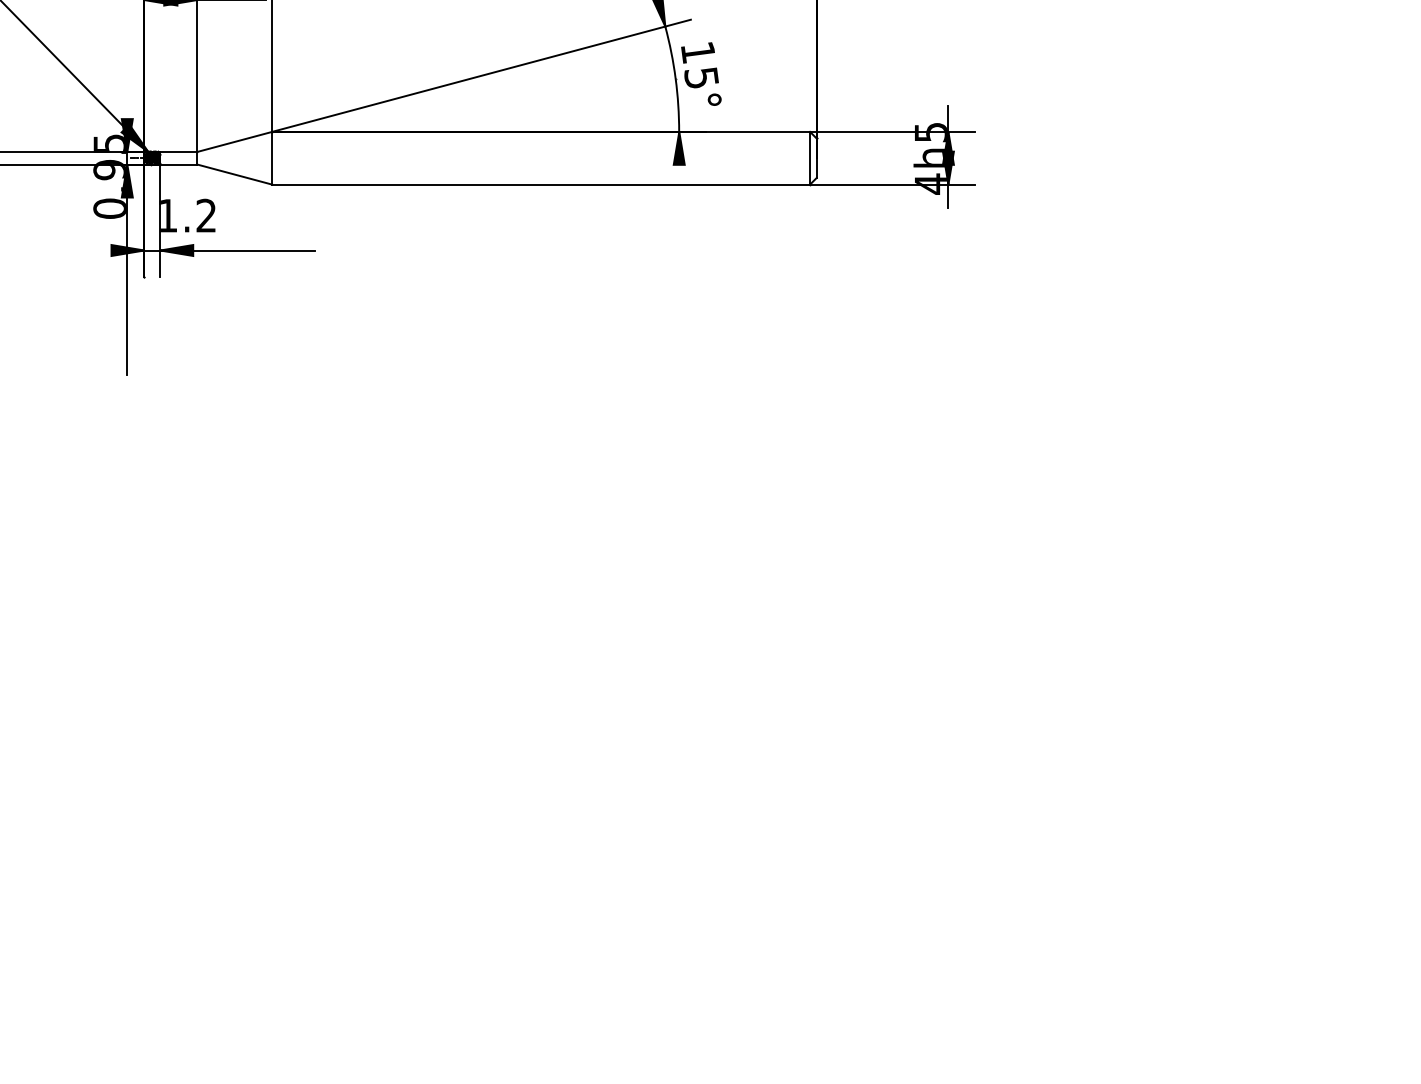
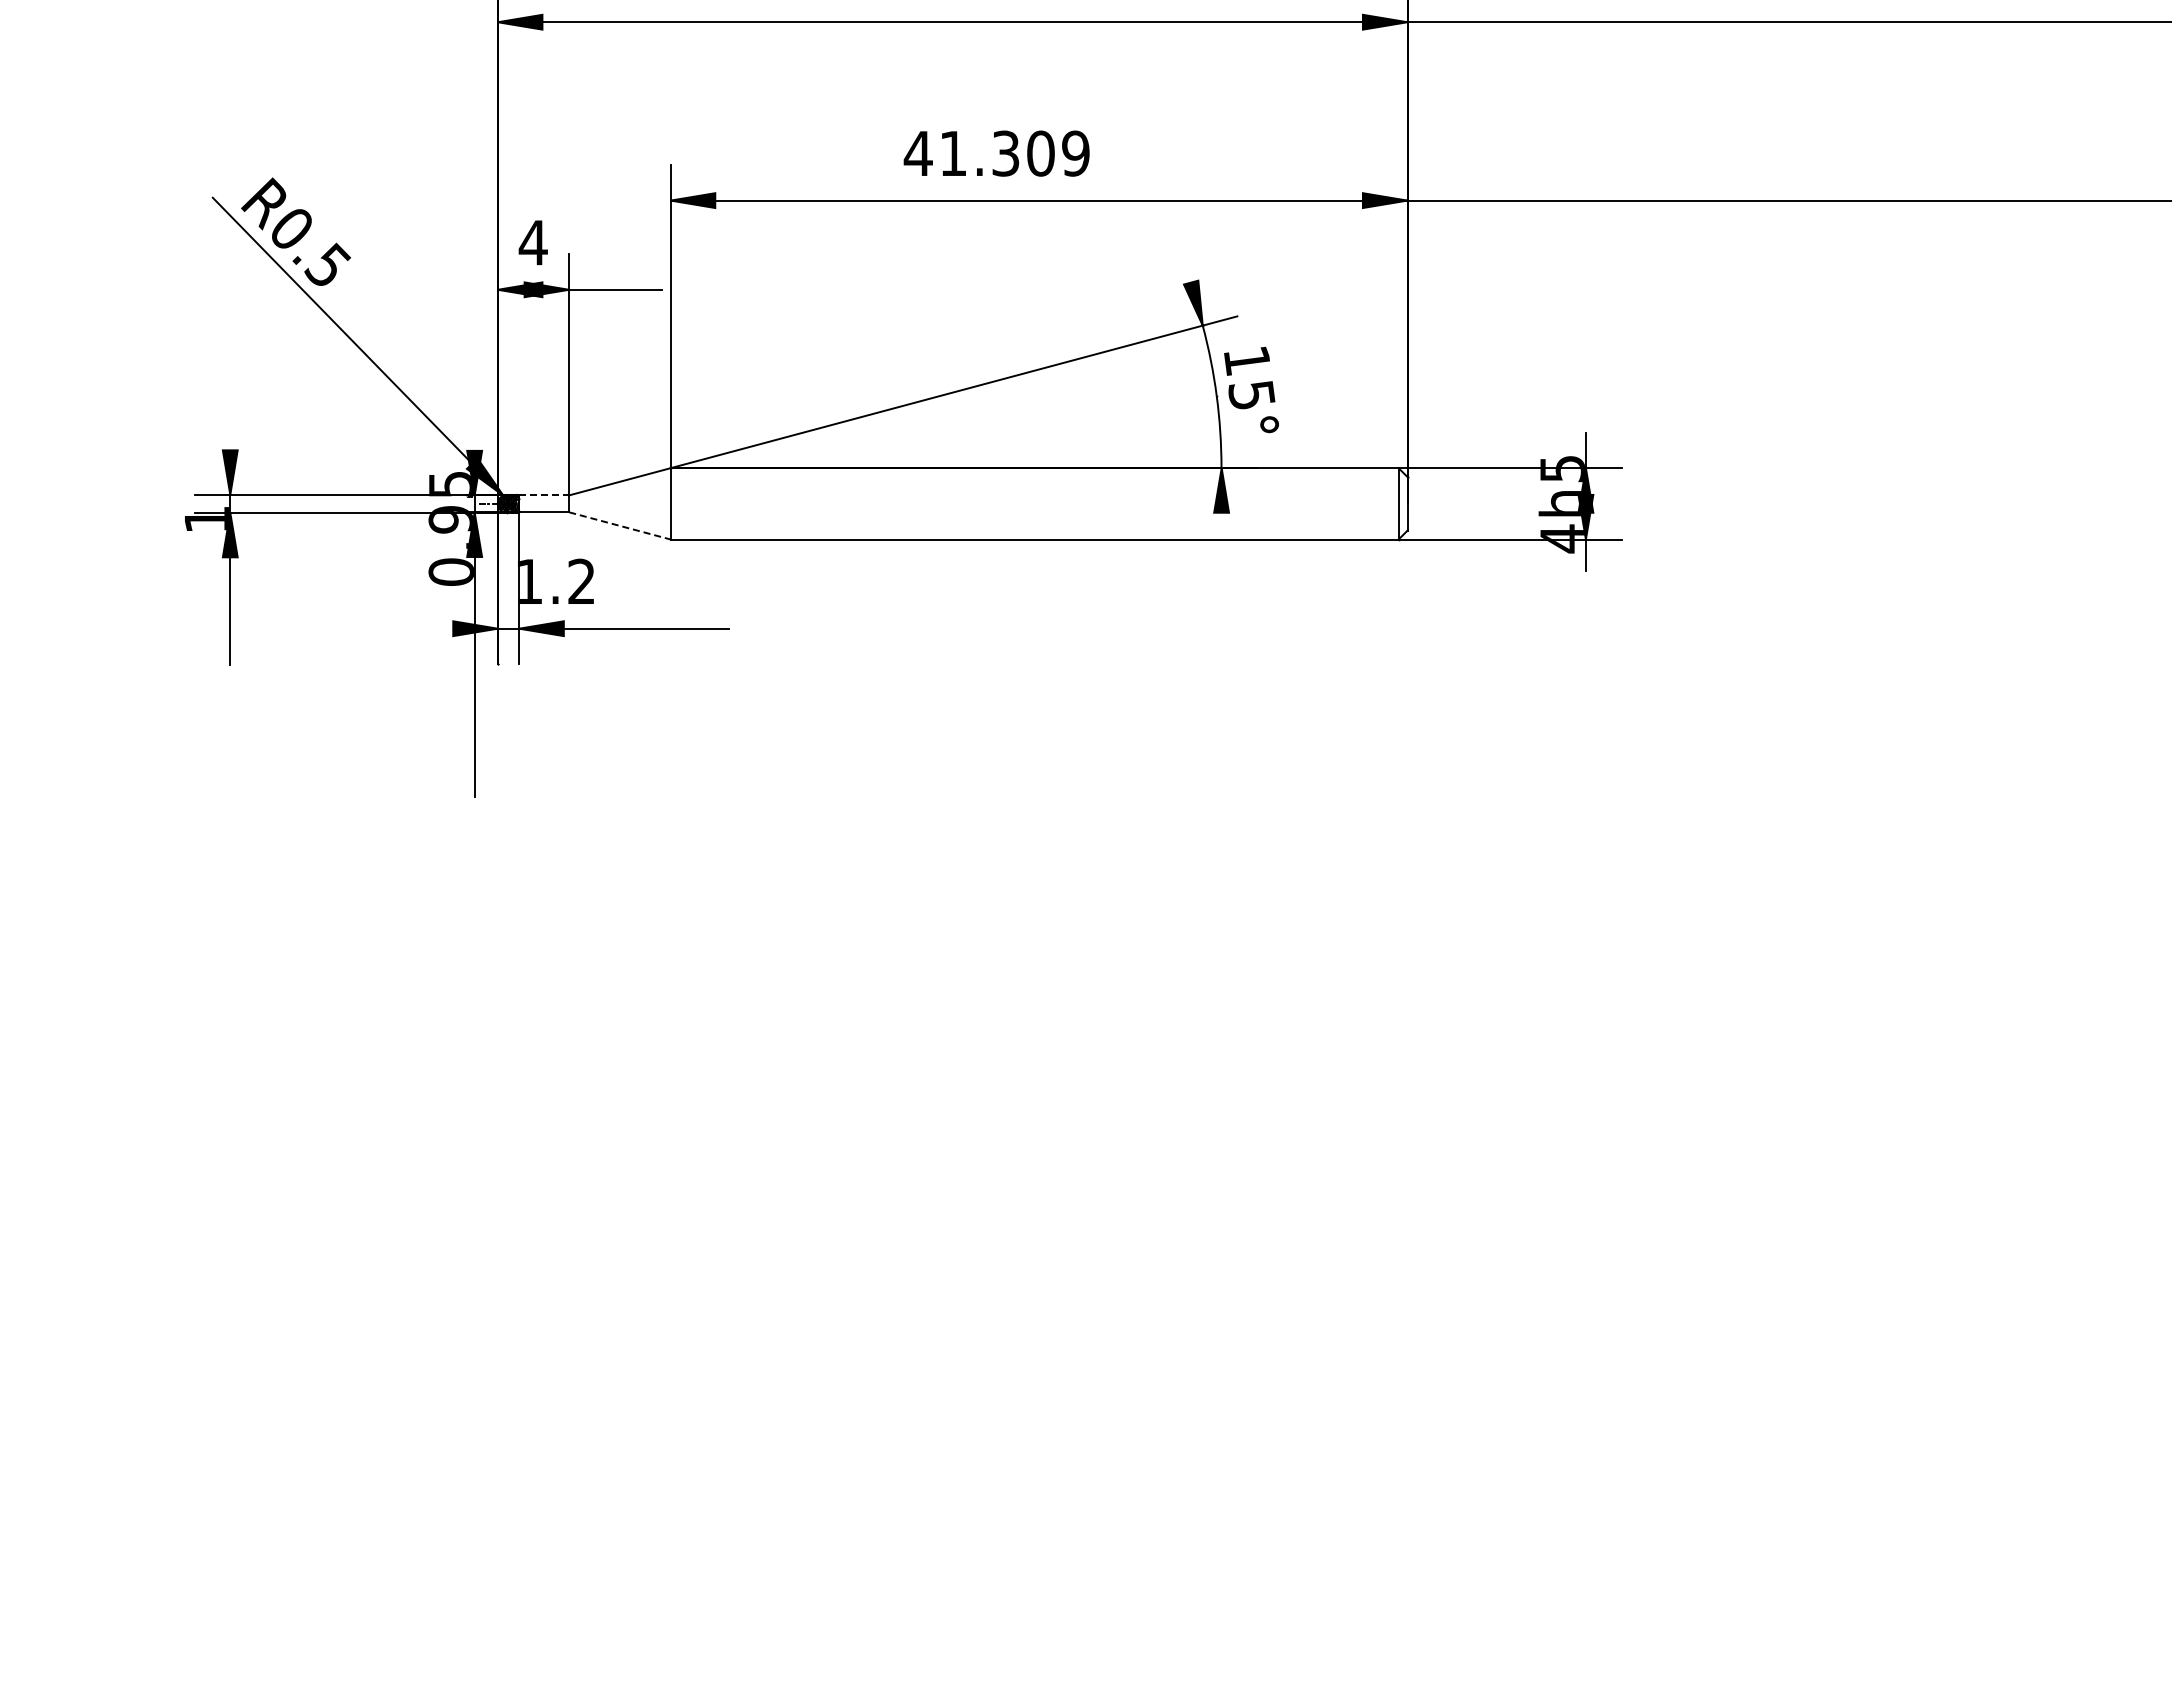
line: (178, 152) -> (544, 495), solid -> dashed
line: (234, 174) -> (619, 525), solid -> dashed

